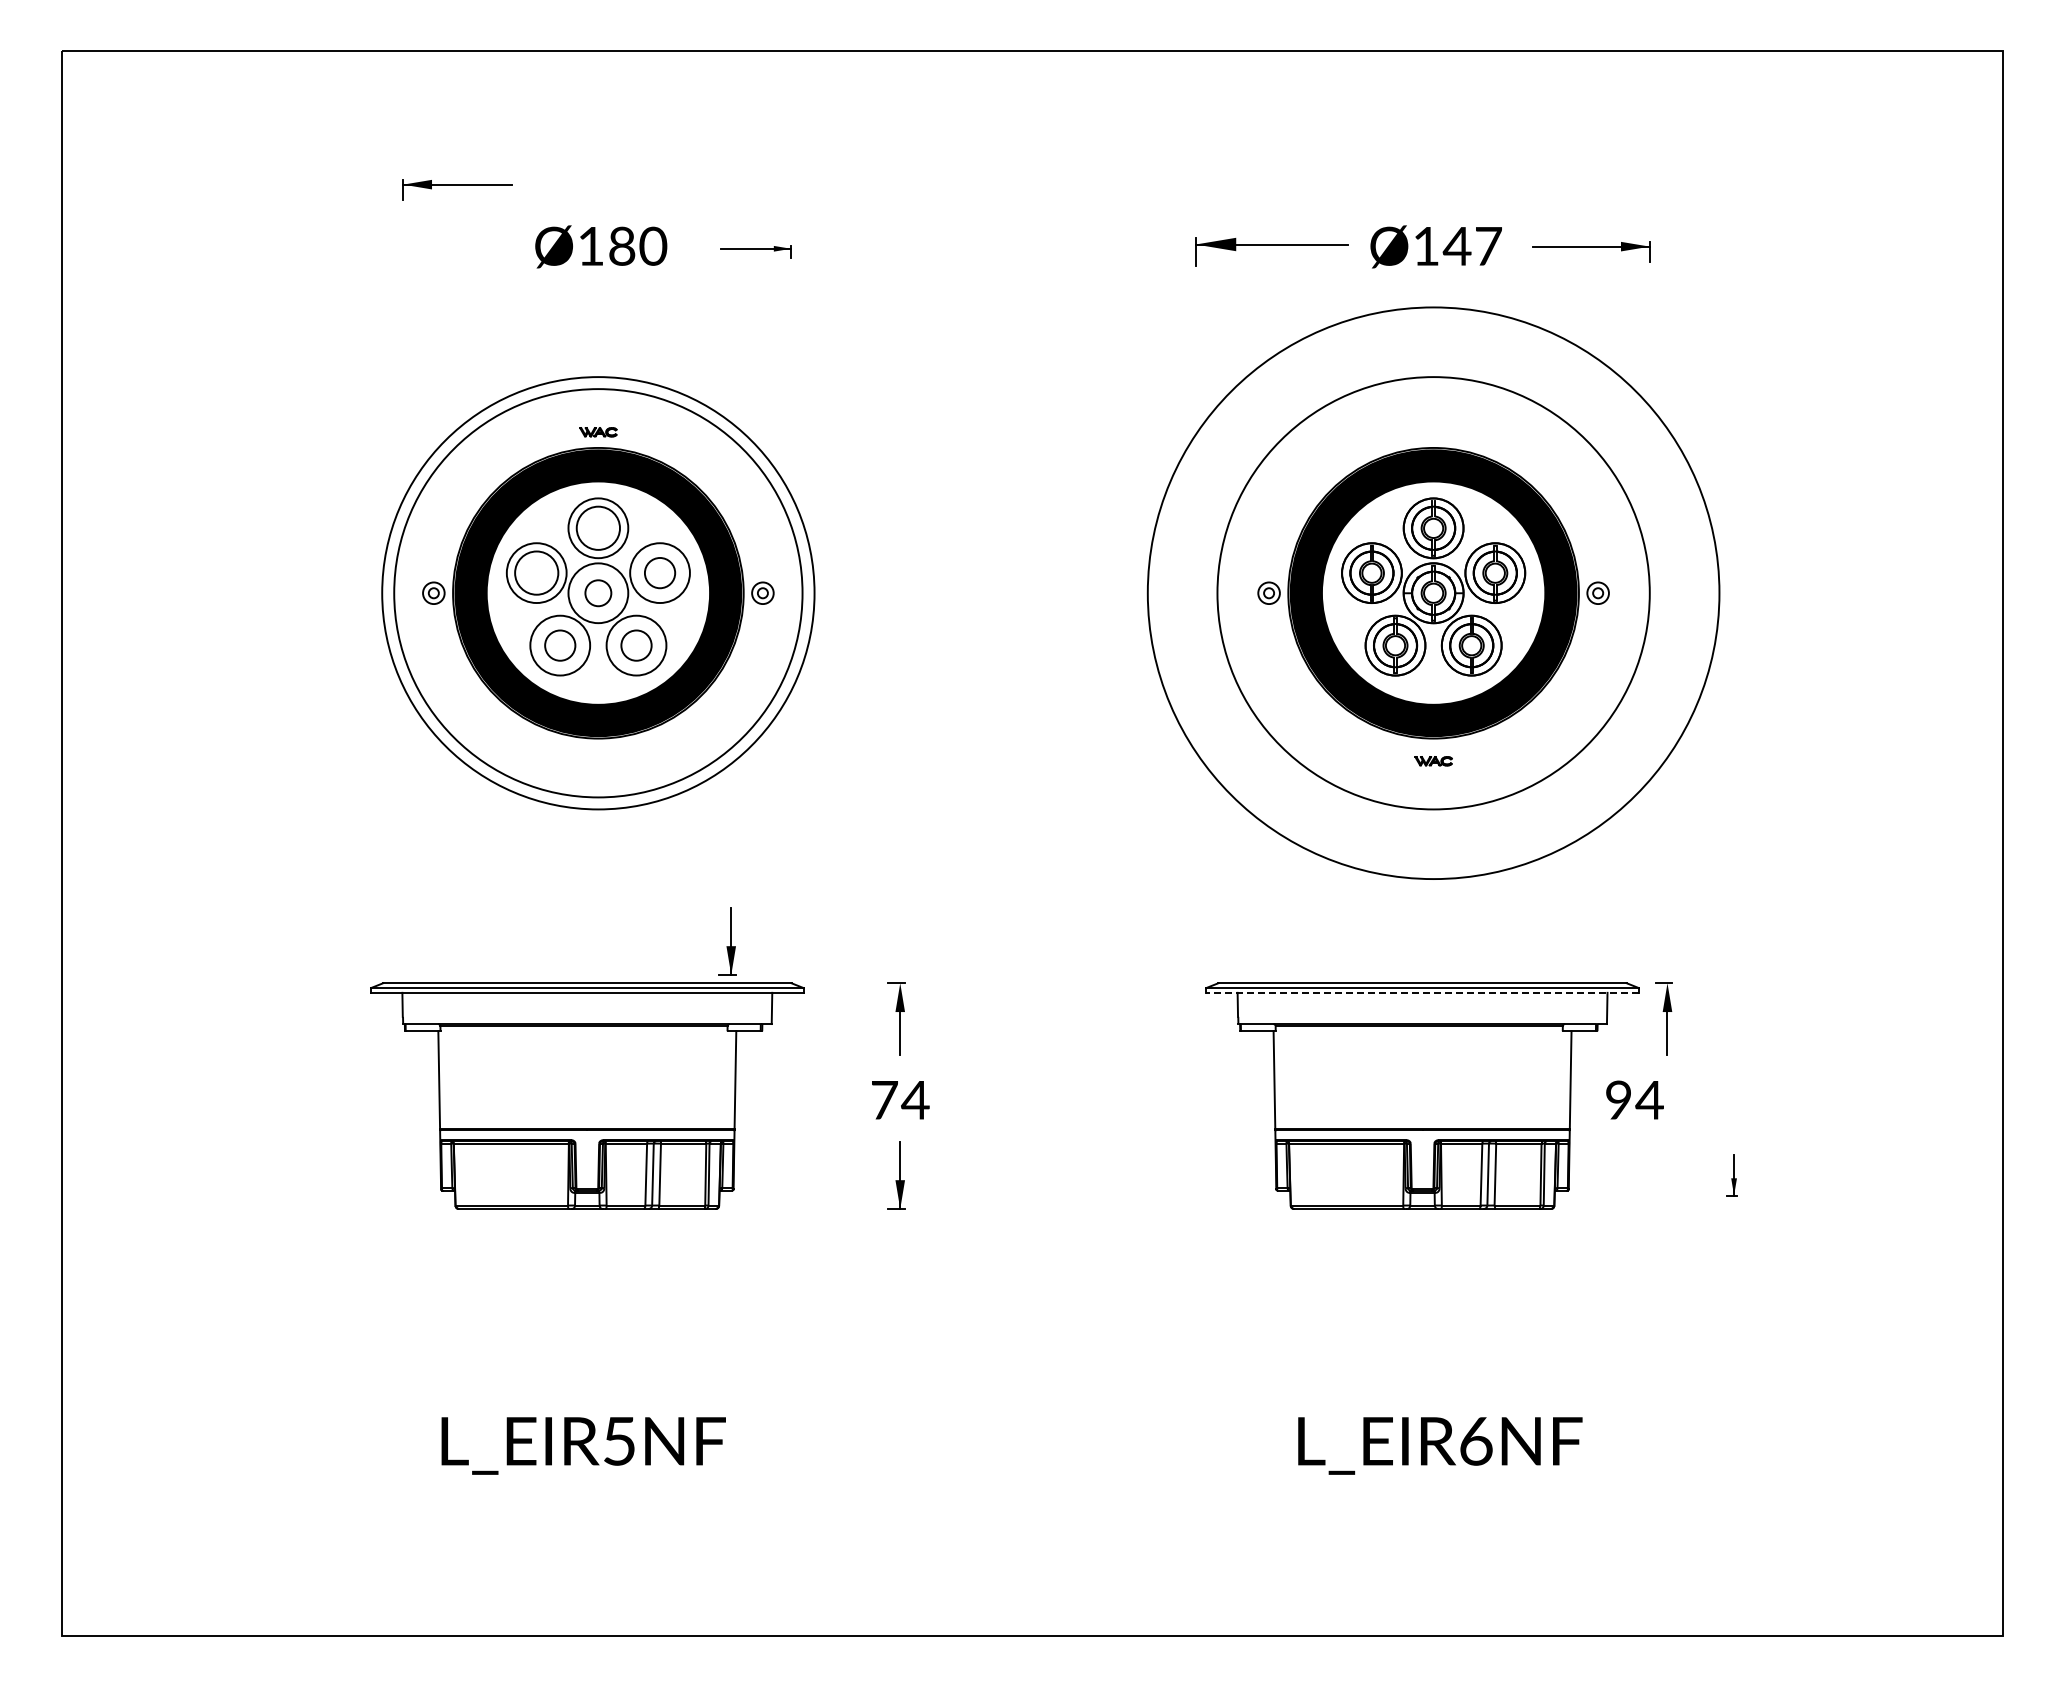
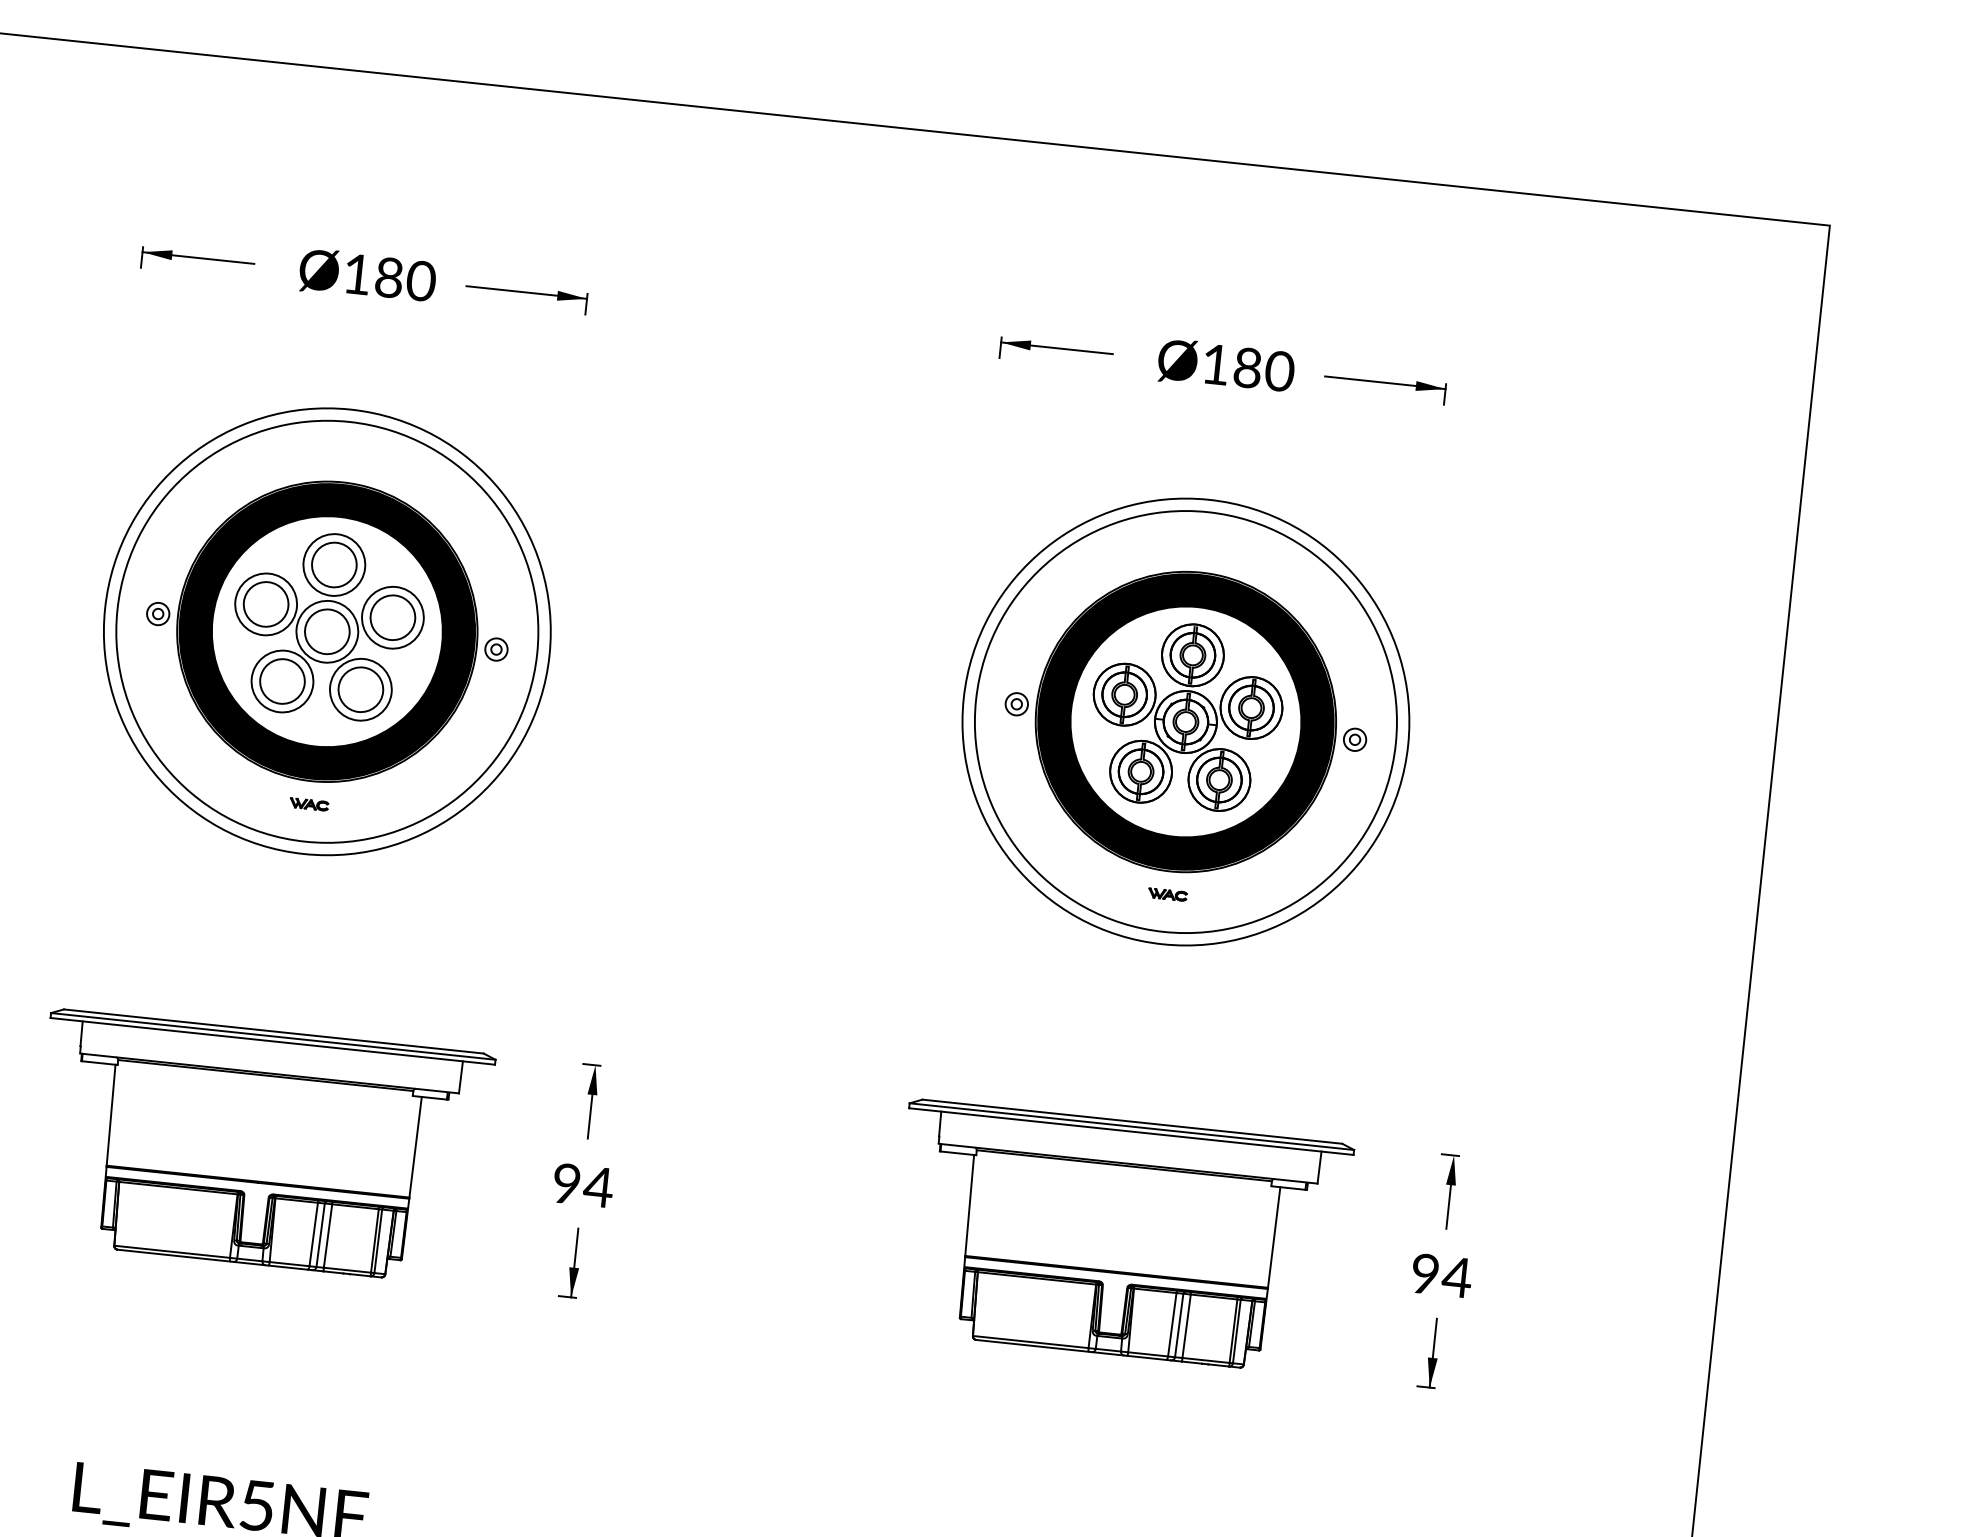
part: (457, 189) -> (197, 263), moved
text: (1472, 245) -> (1263, 368), Ø147 -> Ø180
part: (755, 251) -> (525, 297), size x1.67
part: (1271, 251) -> (1056, 353), size x0.71
part: (598, 432) -> (309, 804), moved
circle: (659, 572) -> (392, 617), size x1.43
circle: (598, 592) -> (327, 631), size x1.67
circle: (1433, 593) -> (1185, 722), size x0.71
circle: (559, 645) -> (281, 681), size x1.43
circle: (636, 645) -> (360, 689), size x1.43
part: (727, 941) -> (422, 1003), removed
line: (1422, 992) -> (1131, 1131), dashed -> solid
part: (1663, 1018) -> (1446, 1191), moved
text: (884, 1099) -> (566, 1183), 74 -> 94
text: (1634, 1099) -> (1441, 1275), moved
part: (1731, 1175) -> (1429, 1352), size x1.67

